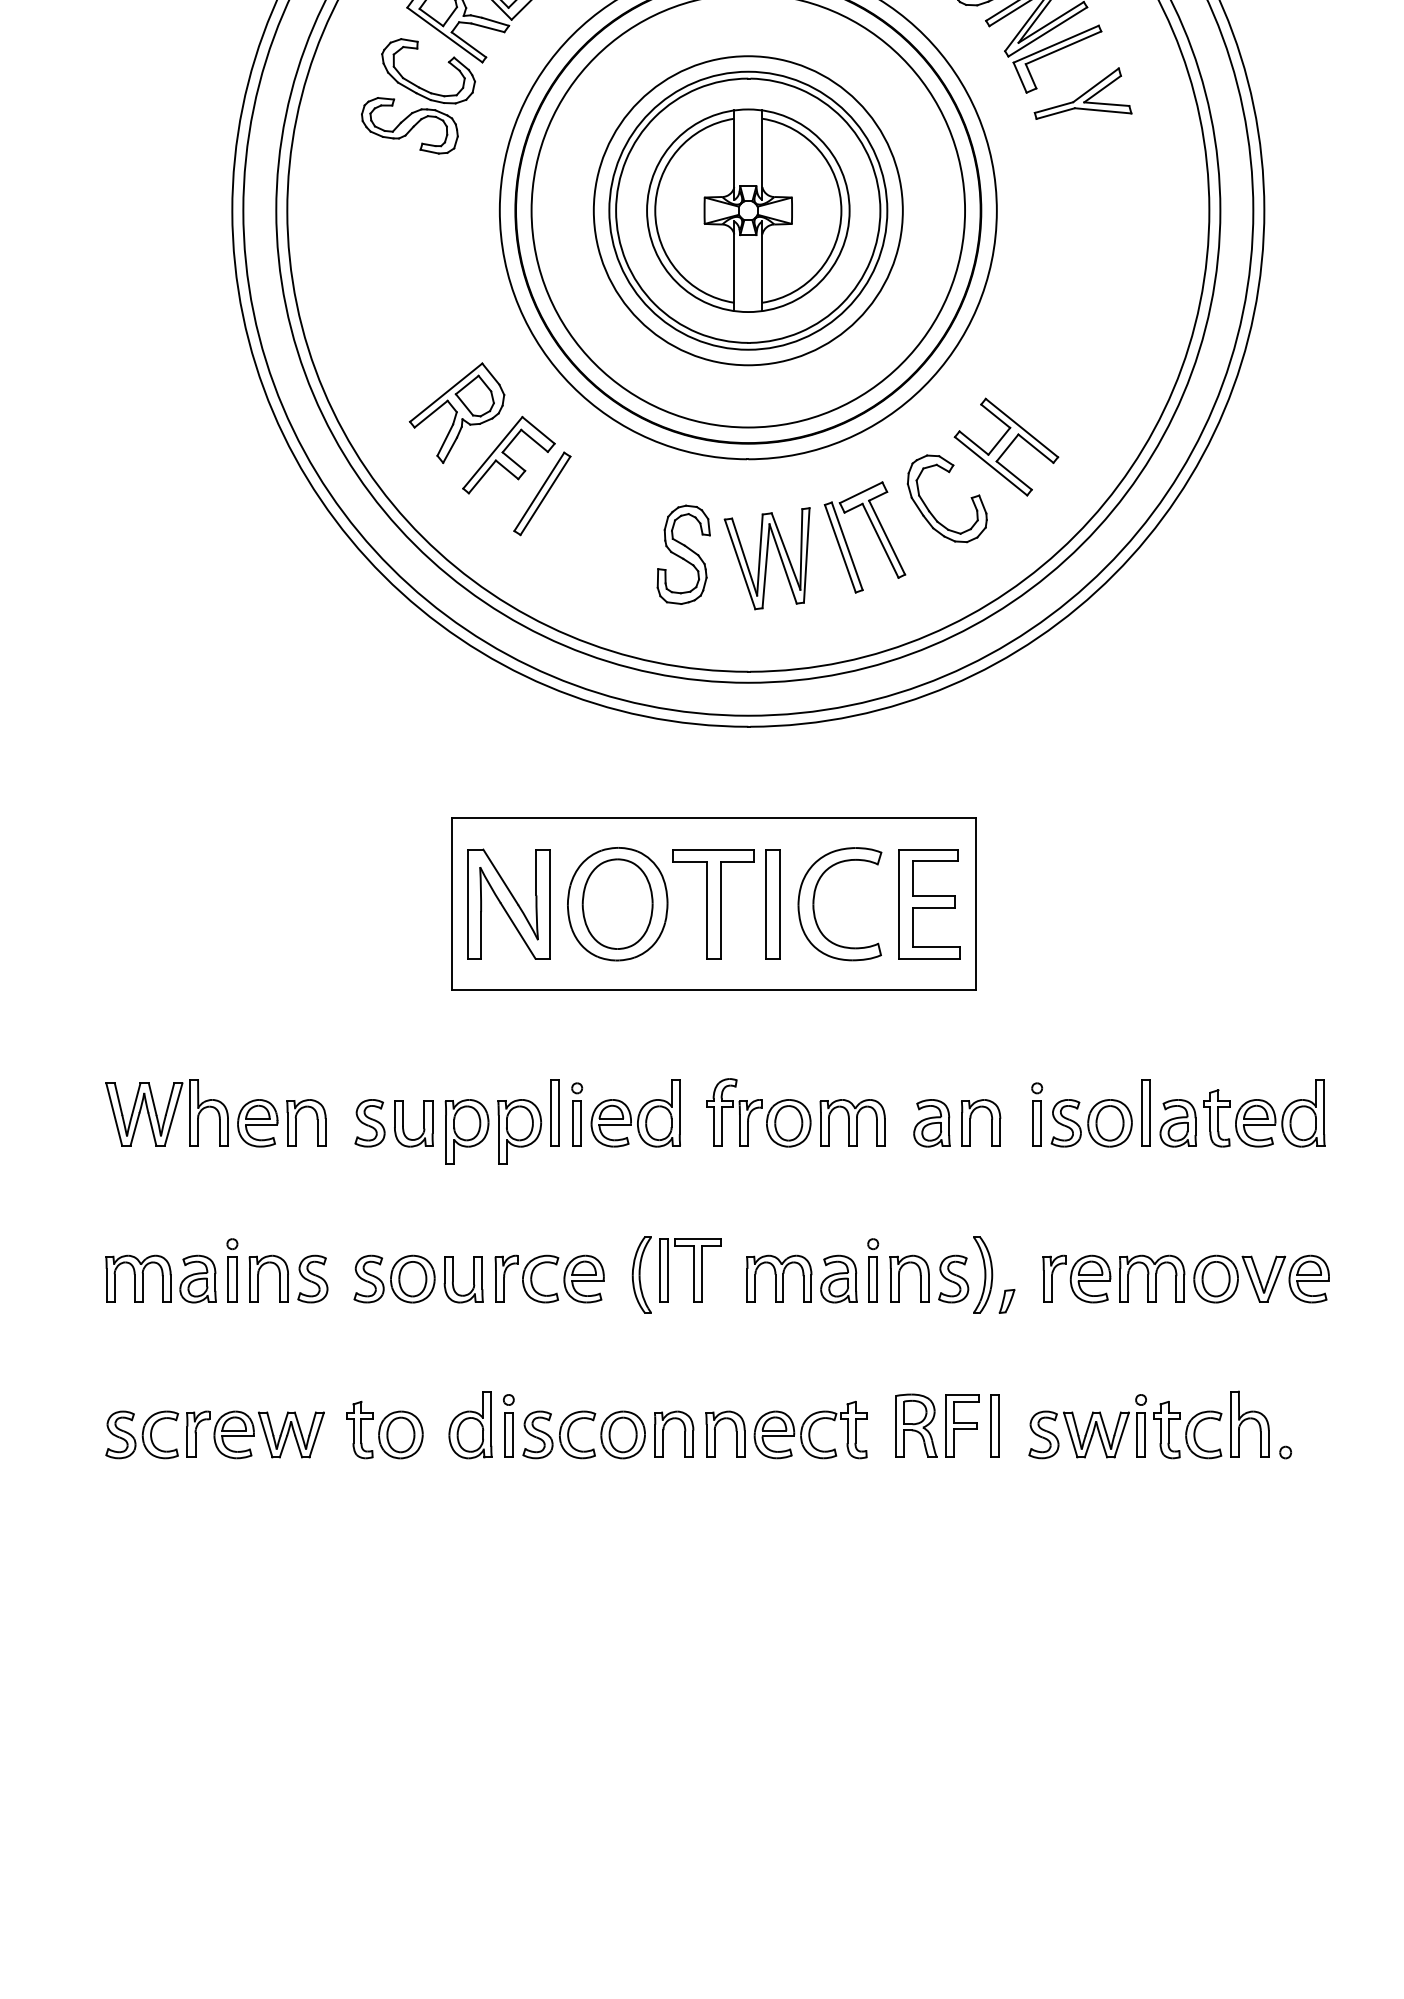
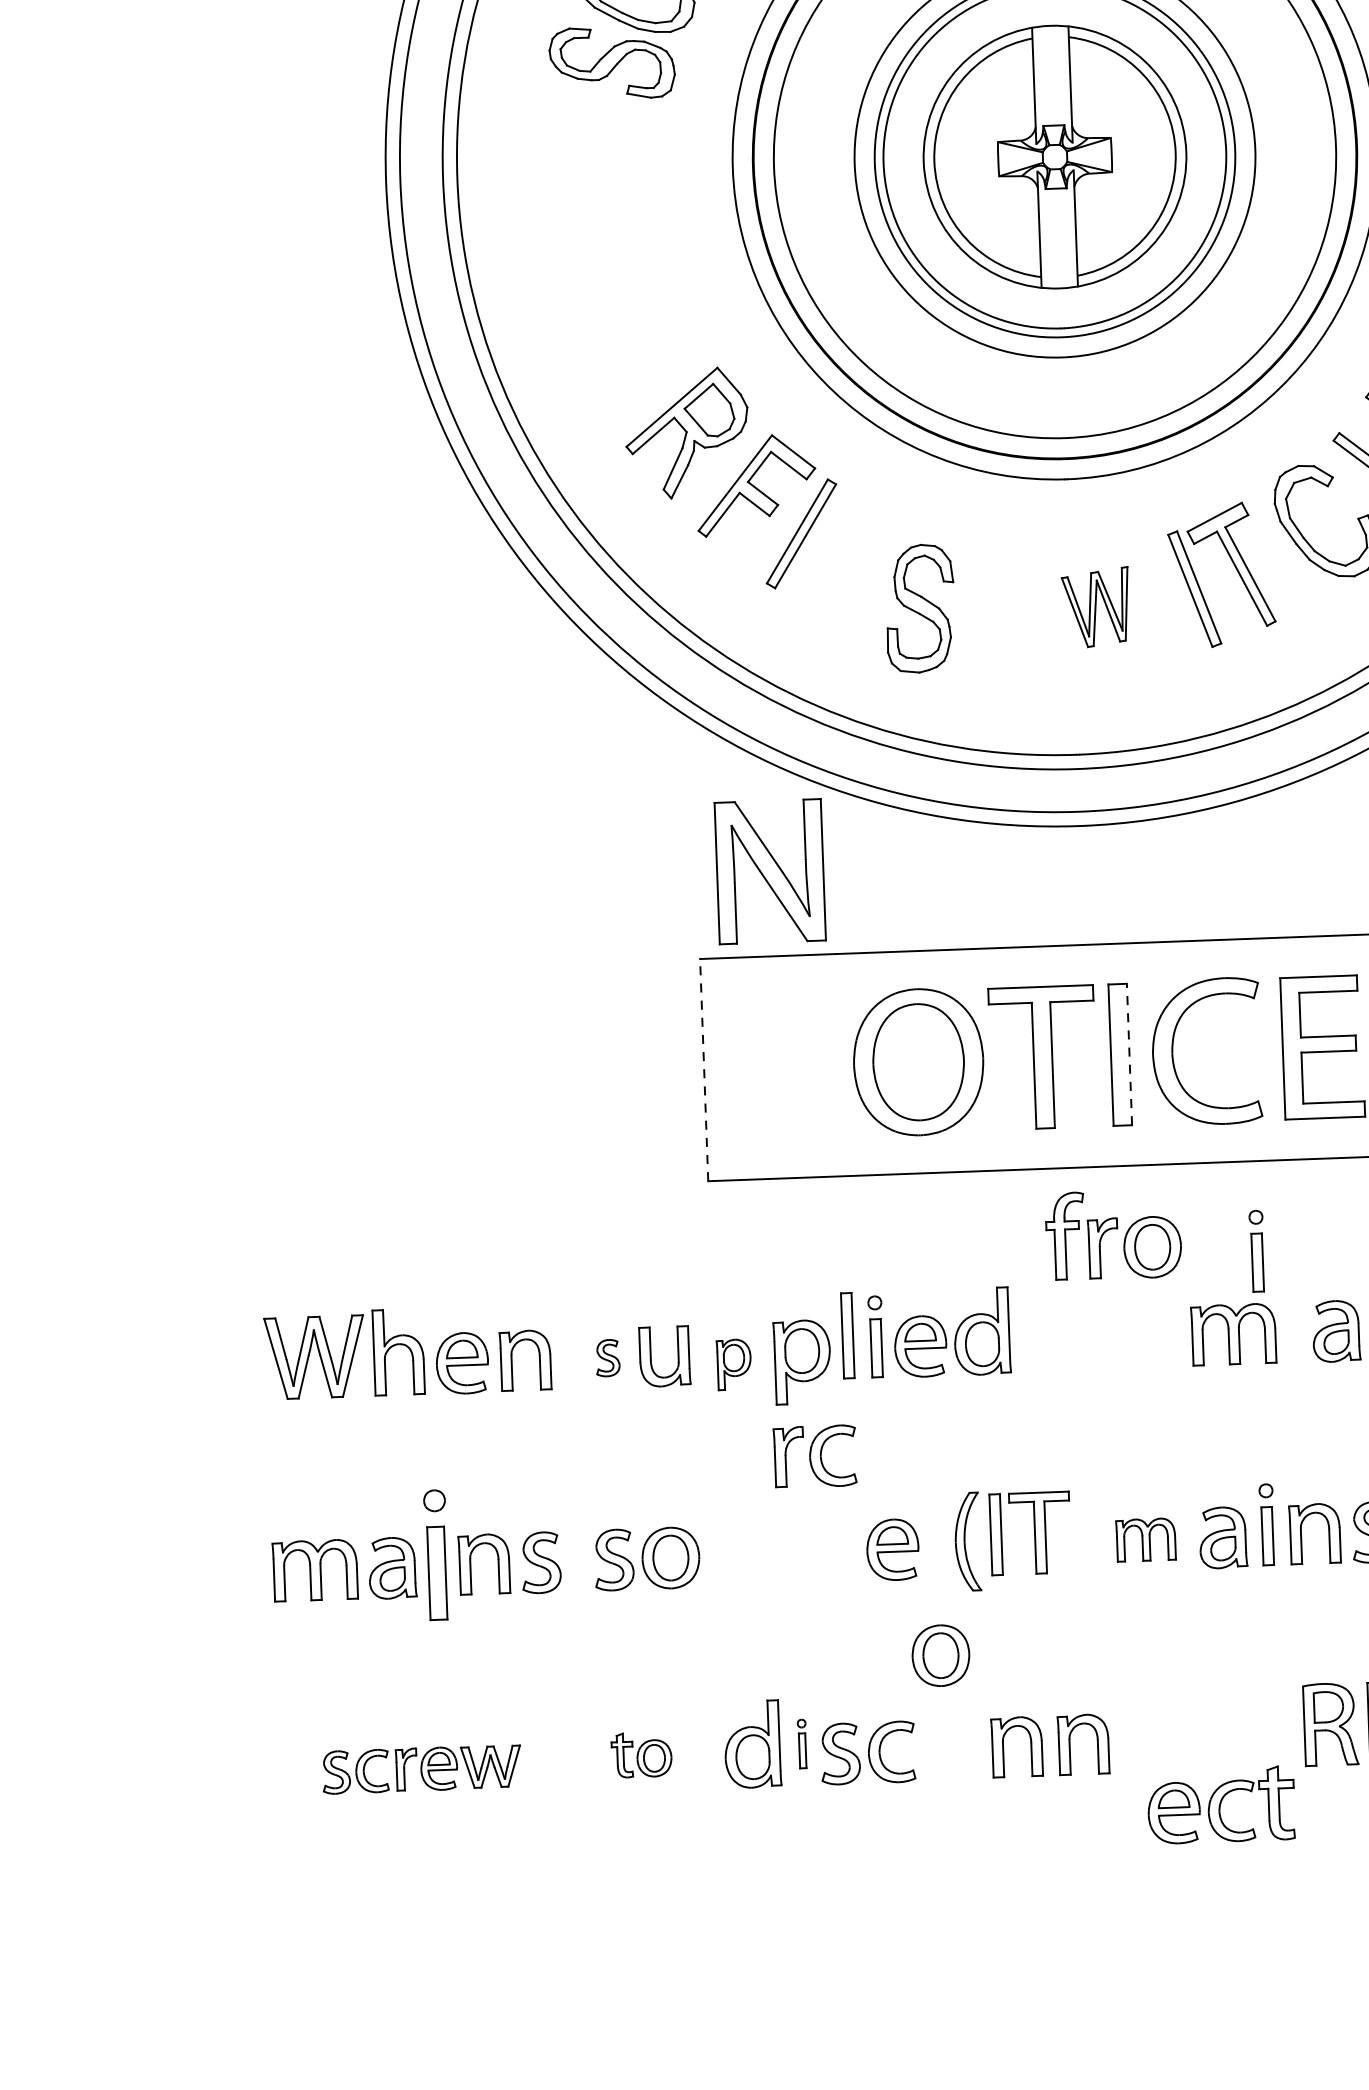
part: (683, 554) -> (919, 608), moved
part: (766, 558) -> (1095, 607), size x0.6
part: (508, 903) -> (769, 870), moved
line: (452, 904) -> (704, 1070), solid -> dashed
line: (780, 904) -> (1129, 1054), solid -> dashed
part: (873, 1059) -> (1257, 1251), added
part: (758, 1112) -> (1112, 1234), moved
part: (369, 1123) -> (607, 1358), size x0.6
part: (466, 1131) -> (733, 1364), size x0.6
part: (232, 1270) -> (436, 1555), size x1.6
part: (526, 1278) -> (814, 1455), moved
part: (779, 1278) -> (1146, 1539), size x0.7
part: (453, 1279) -> (723, 1556), removed
part: (508, 1425) -> (801, 1743), size x0.6
part: (384, 1429) -> (641, 1754), size x0.6
part: (810, 1429) -> (1220, 1804), moved
part: (214, 1434) -> (421, 1768), size x0.7
part: (622, 1434) -> (940, 1655), moved

